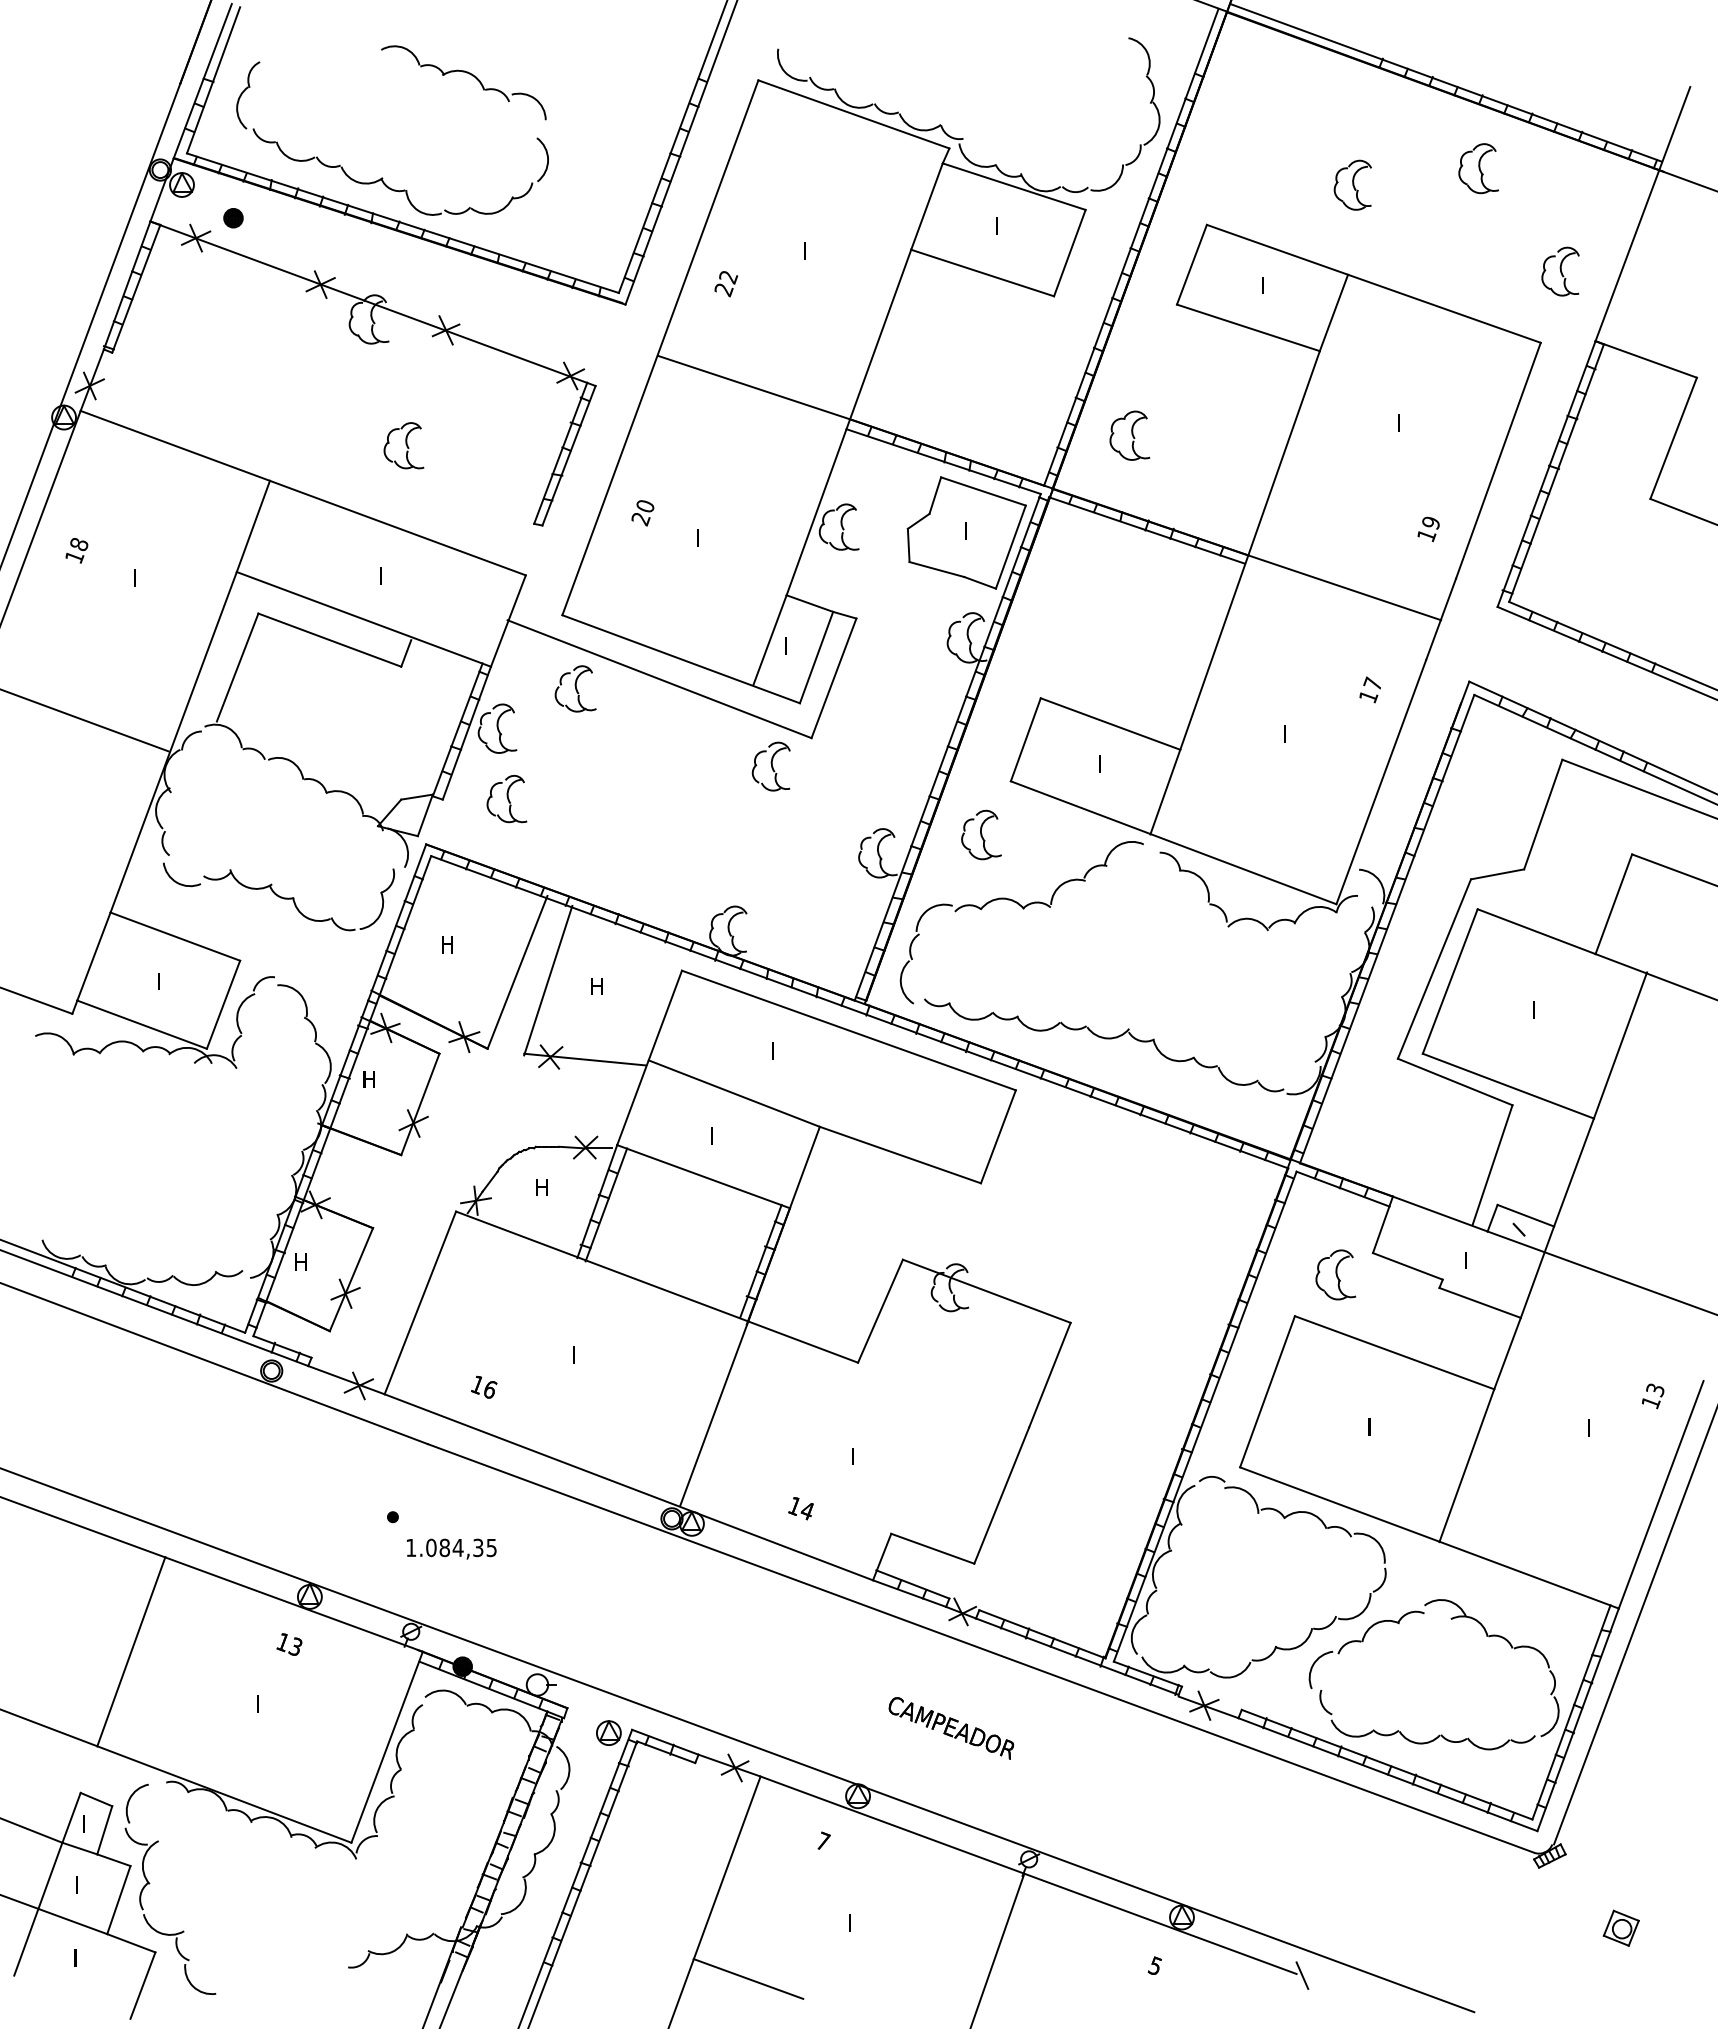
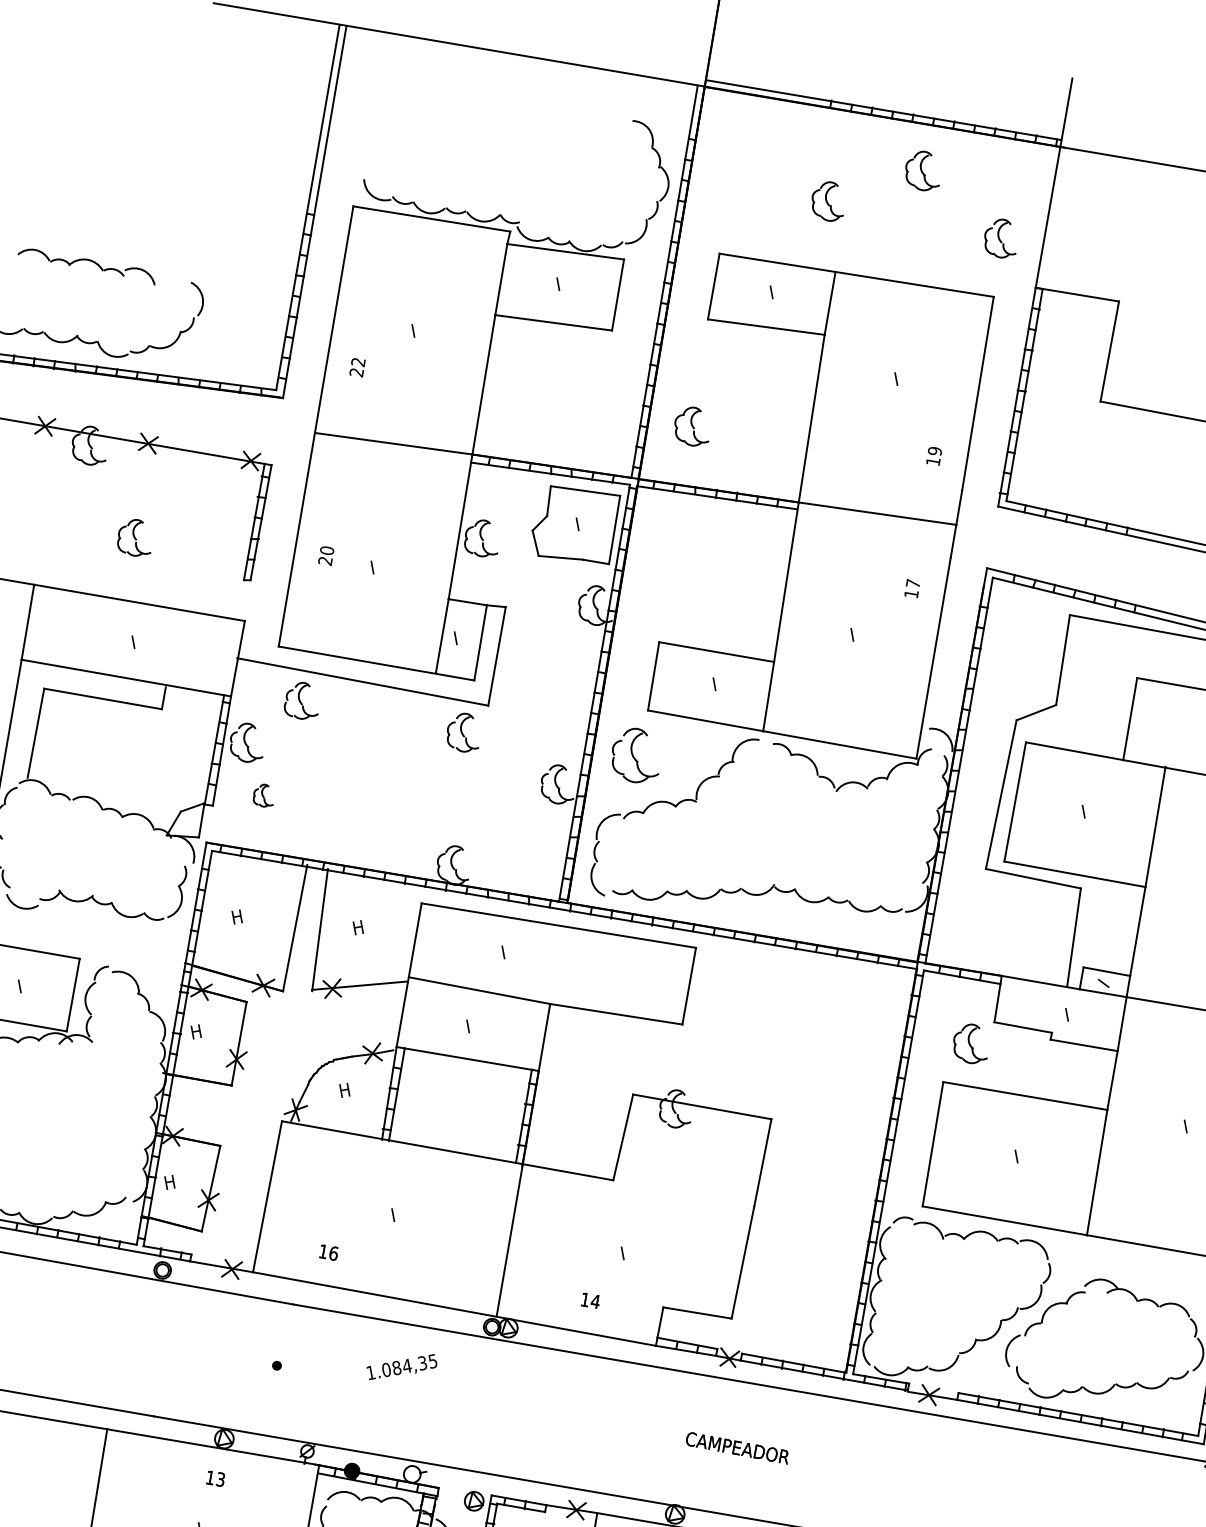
part: (466, 73) -> (86, 260), moved
part: (506, 798) -> (261, 795), size x0.6
part: (981, 834) -> (633, 755), size x1.4
text: (451, 1548) -> (402, 1367), moved

